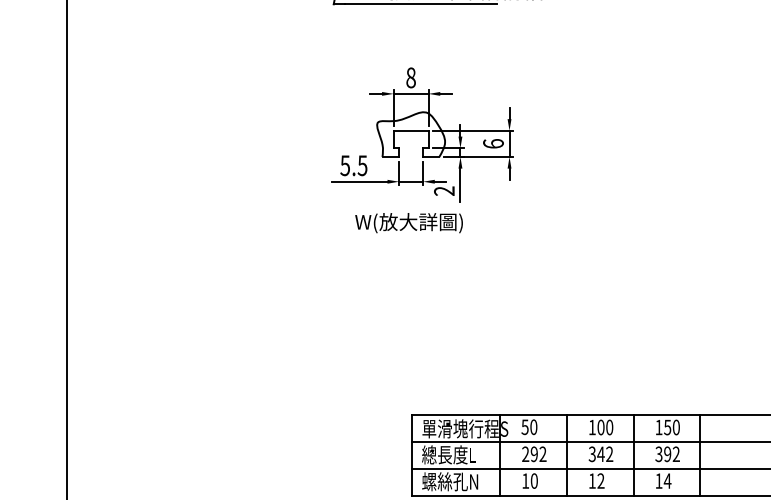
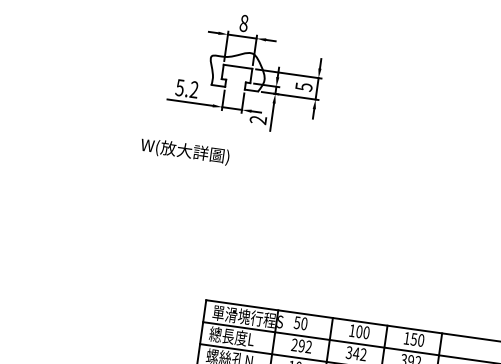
text: (493, 143) -> (304, 86), 6 -> 5
text: (362, 165) -> (194, 89), 5.5 -> 5.2
text: (408, 223) -> (184, 151), moved

